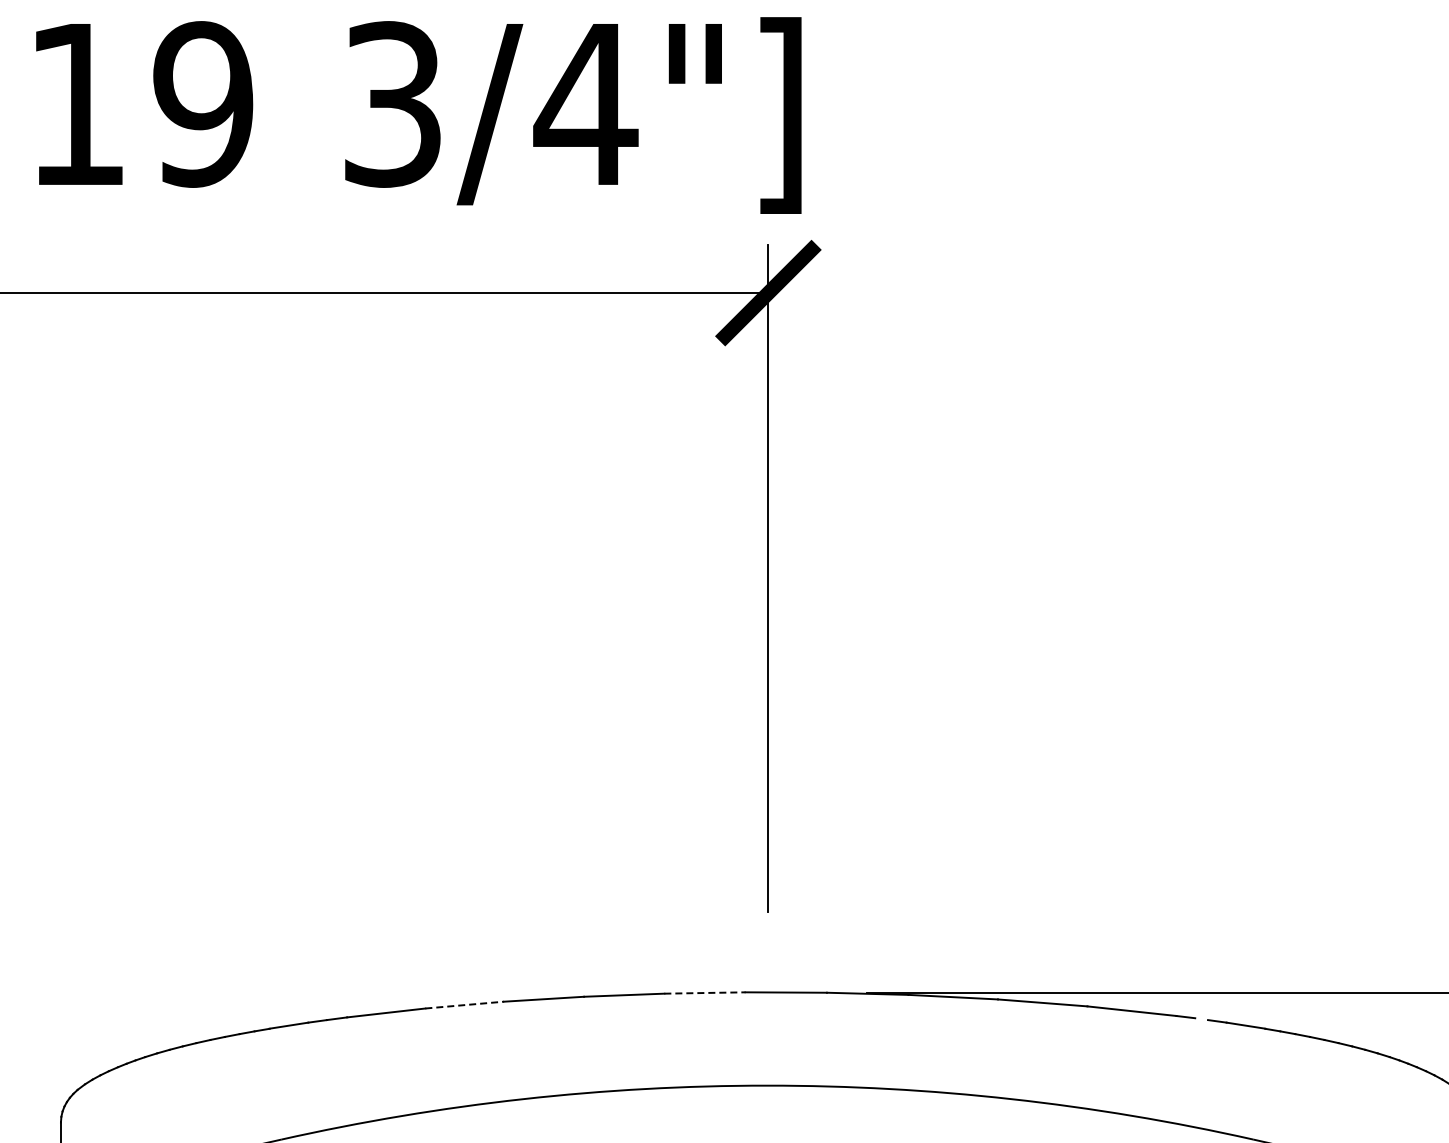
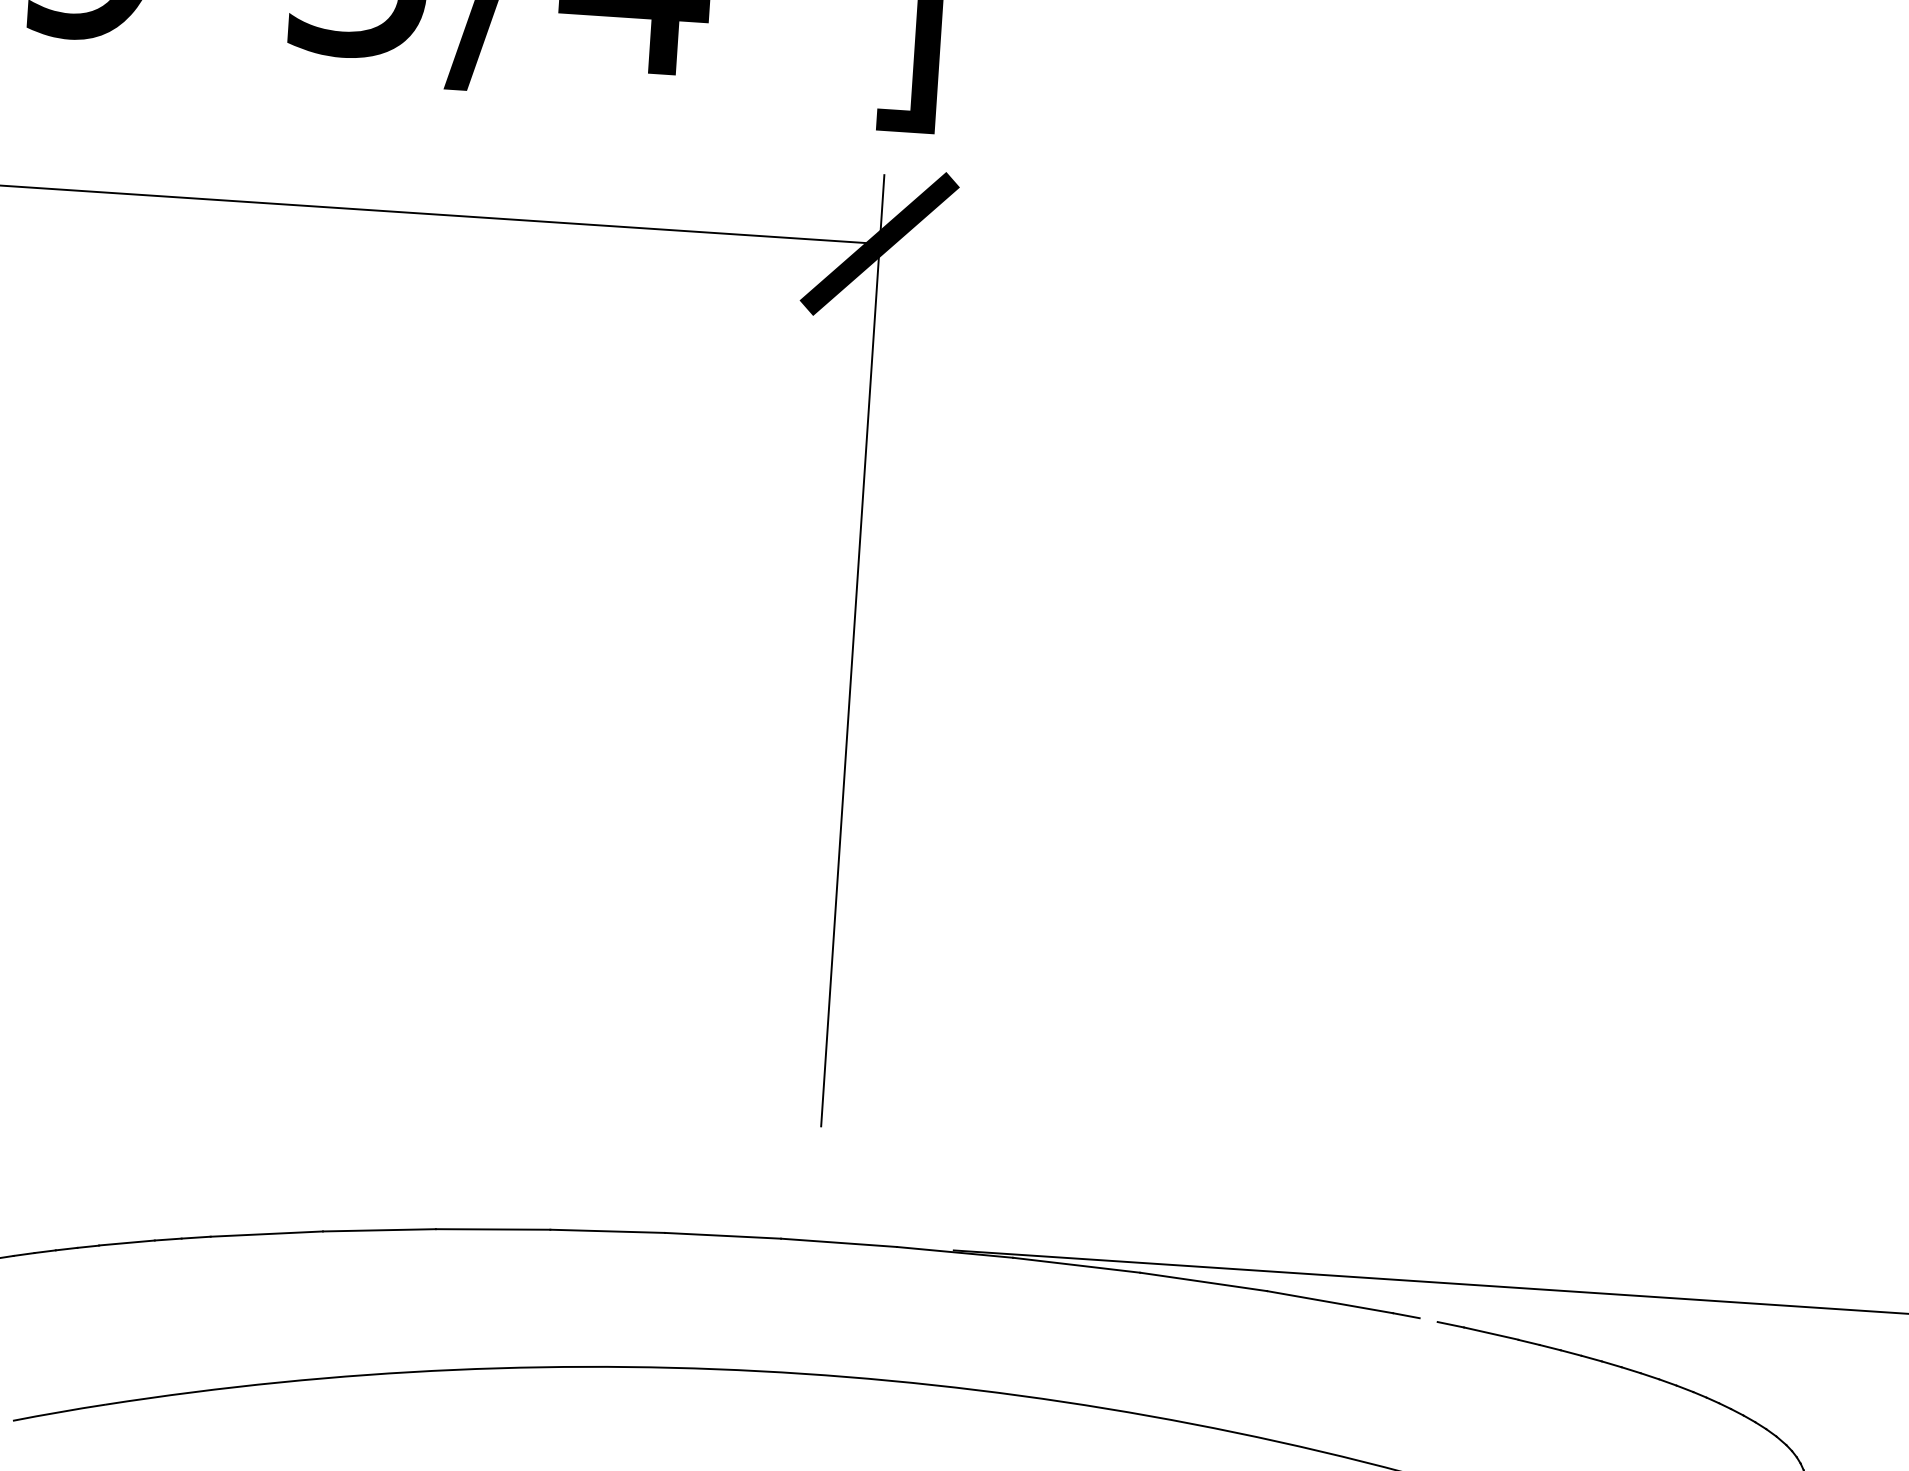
line: (704, 993) -> (722, 1236), dashed -> solid
line: (464, 1005) -> (379, 1230), dashed -> solid

